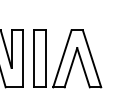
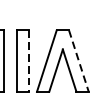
line: (92, 58) -> (79, 60), solid -> dashed
line: (45, 59) -> (28, 61), solid -> dashed

